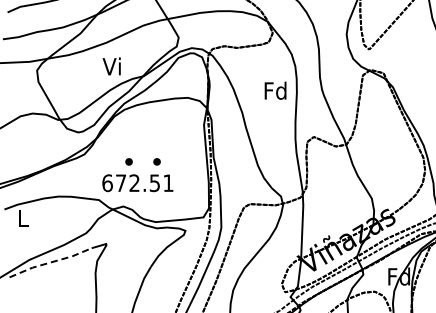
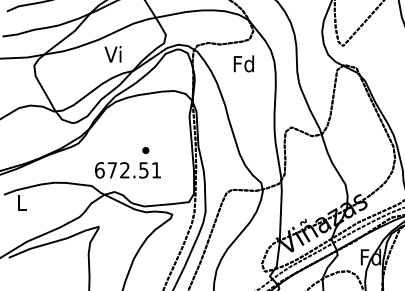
text: (111, 66) -> (112, 54), moved
text: (275, 90) -> (243, 63), moved
part: (128, 161) -> (119, 150), removed
line: (50, 262) -> (46, 244), dashed -> solid

